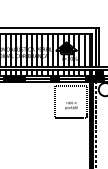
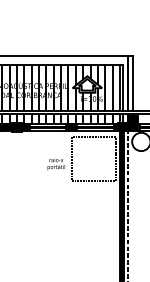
fill: (66, 48) -> (87, 84), removed
text: (71, 105) -> (55, 163), moved

